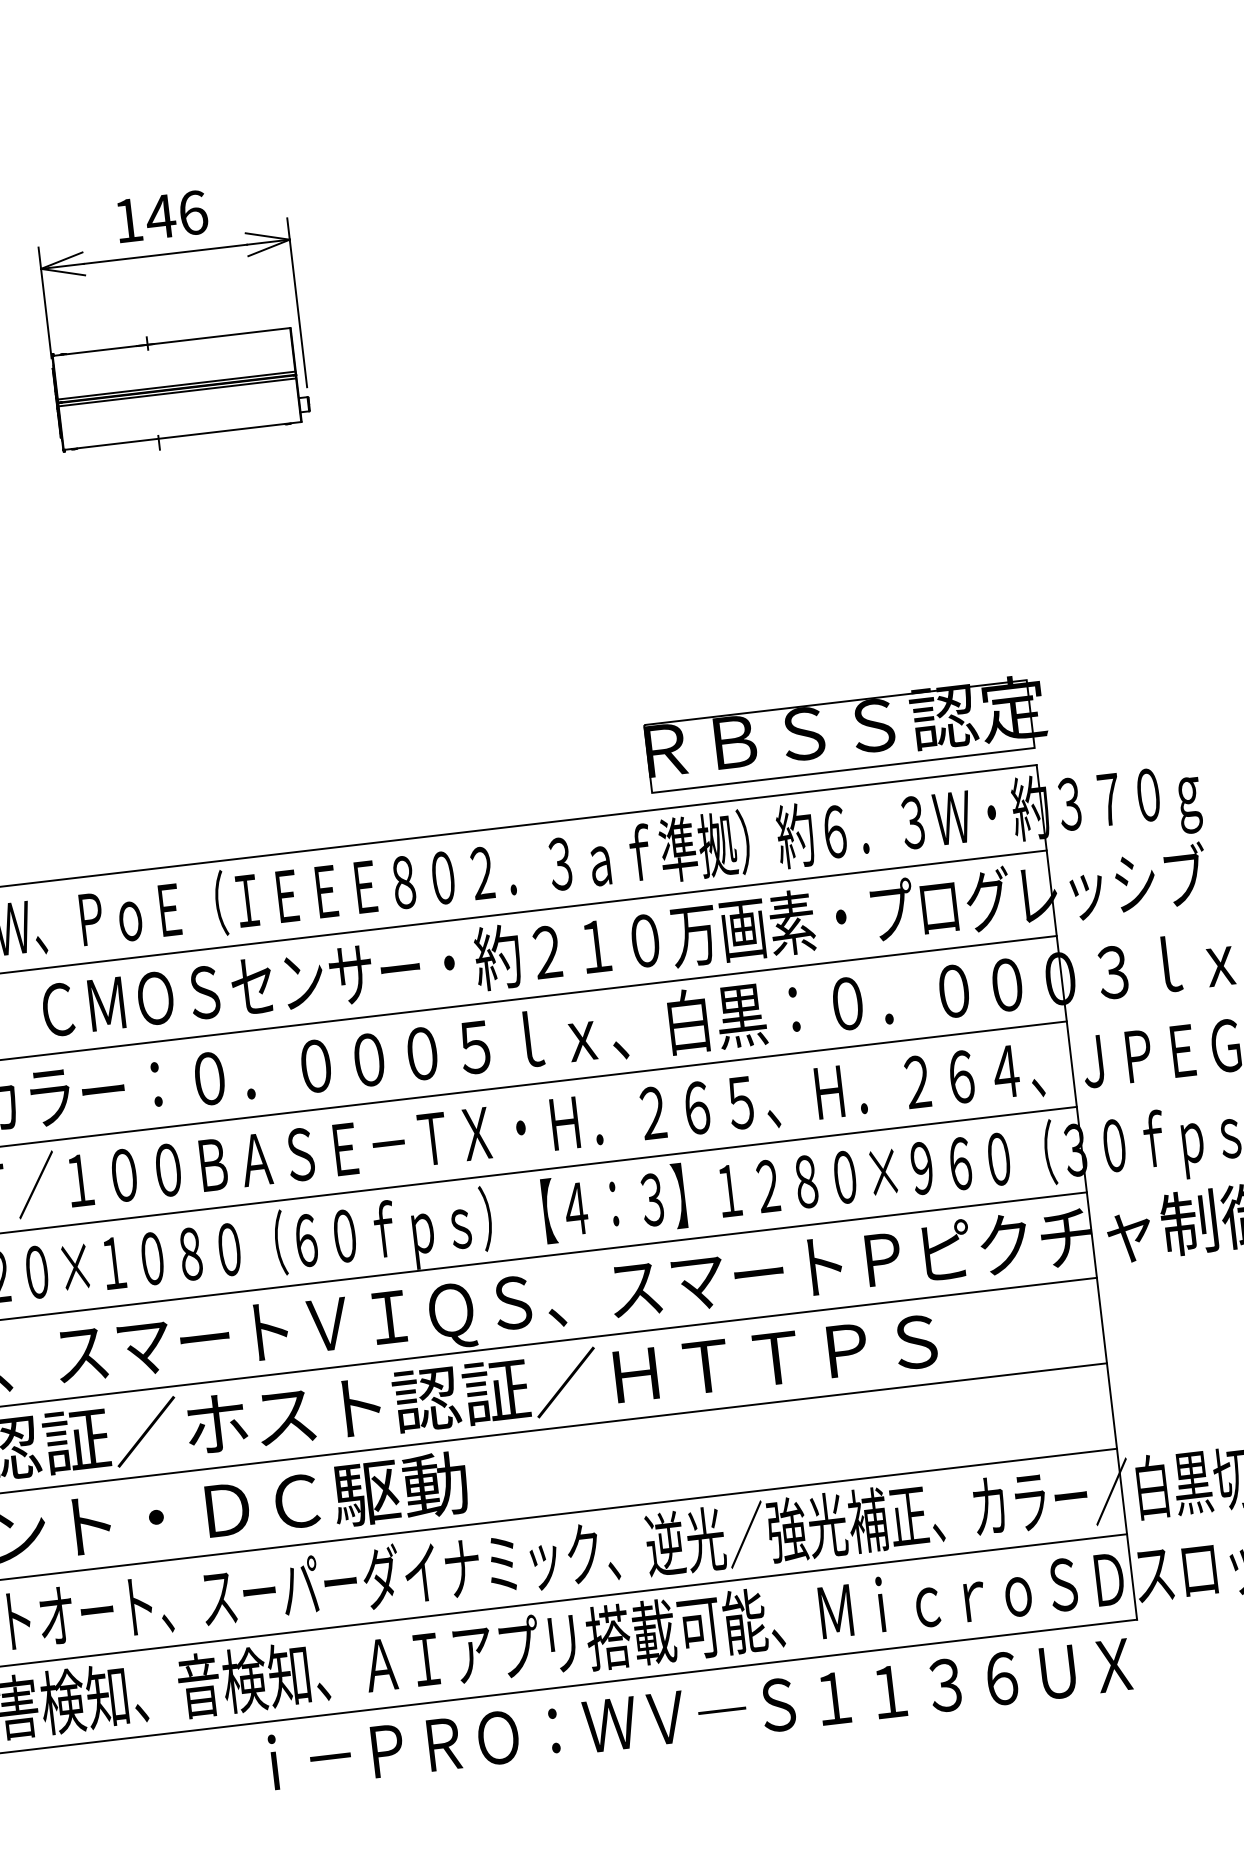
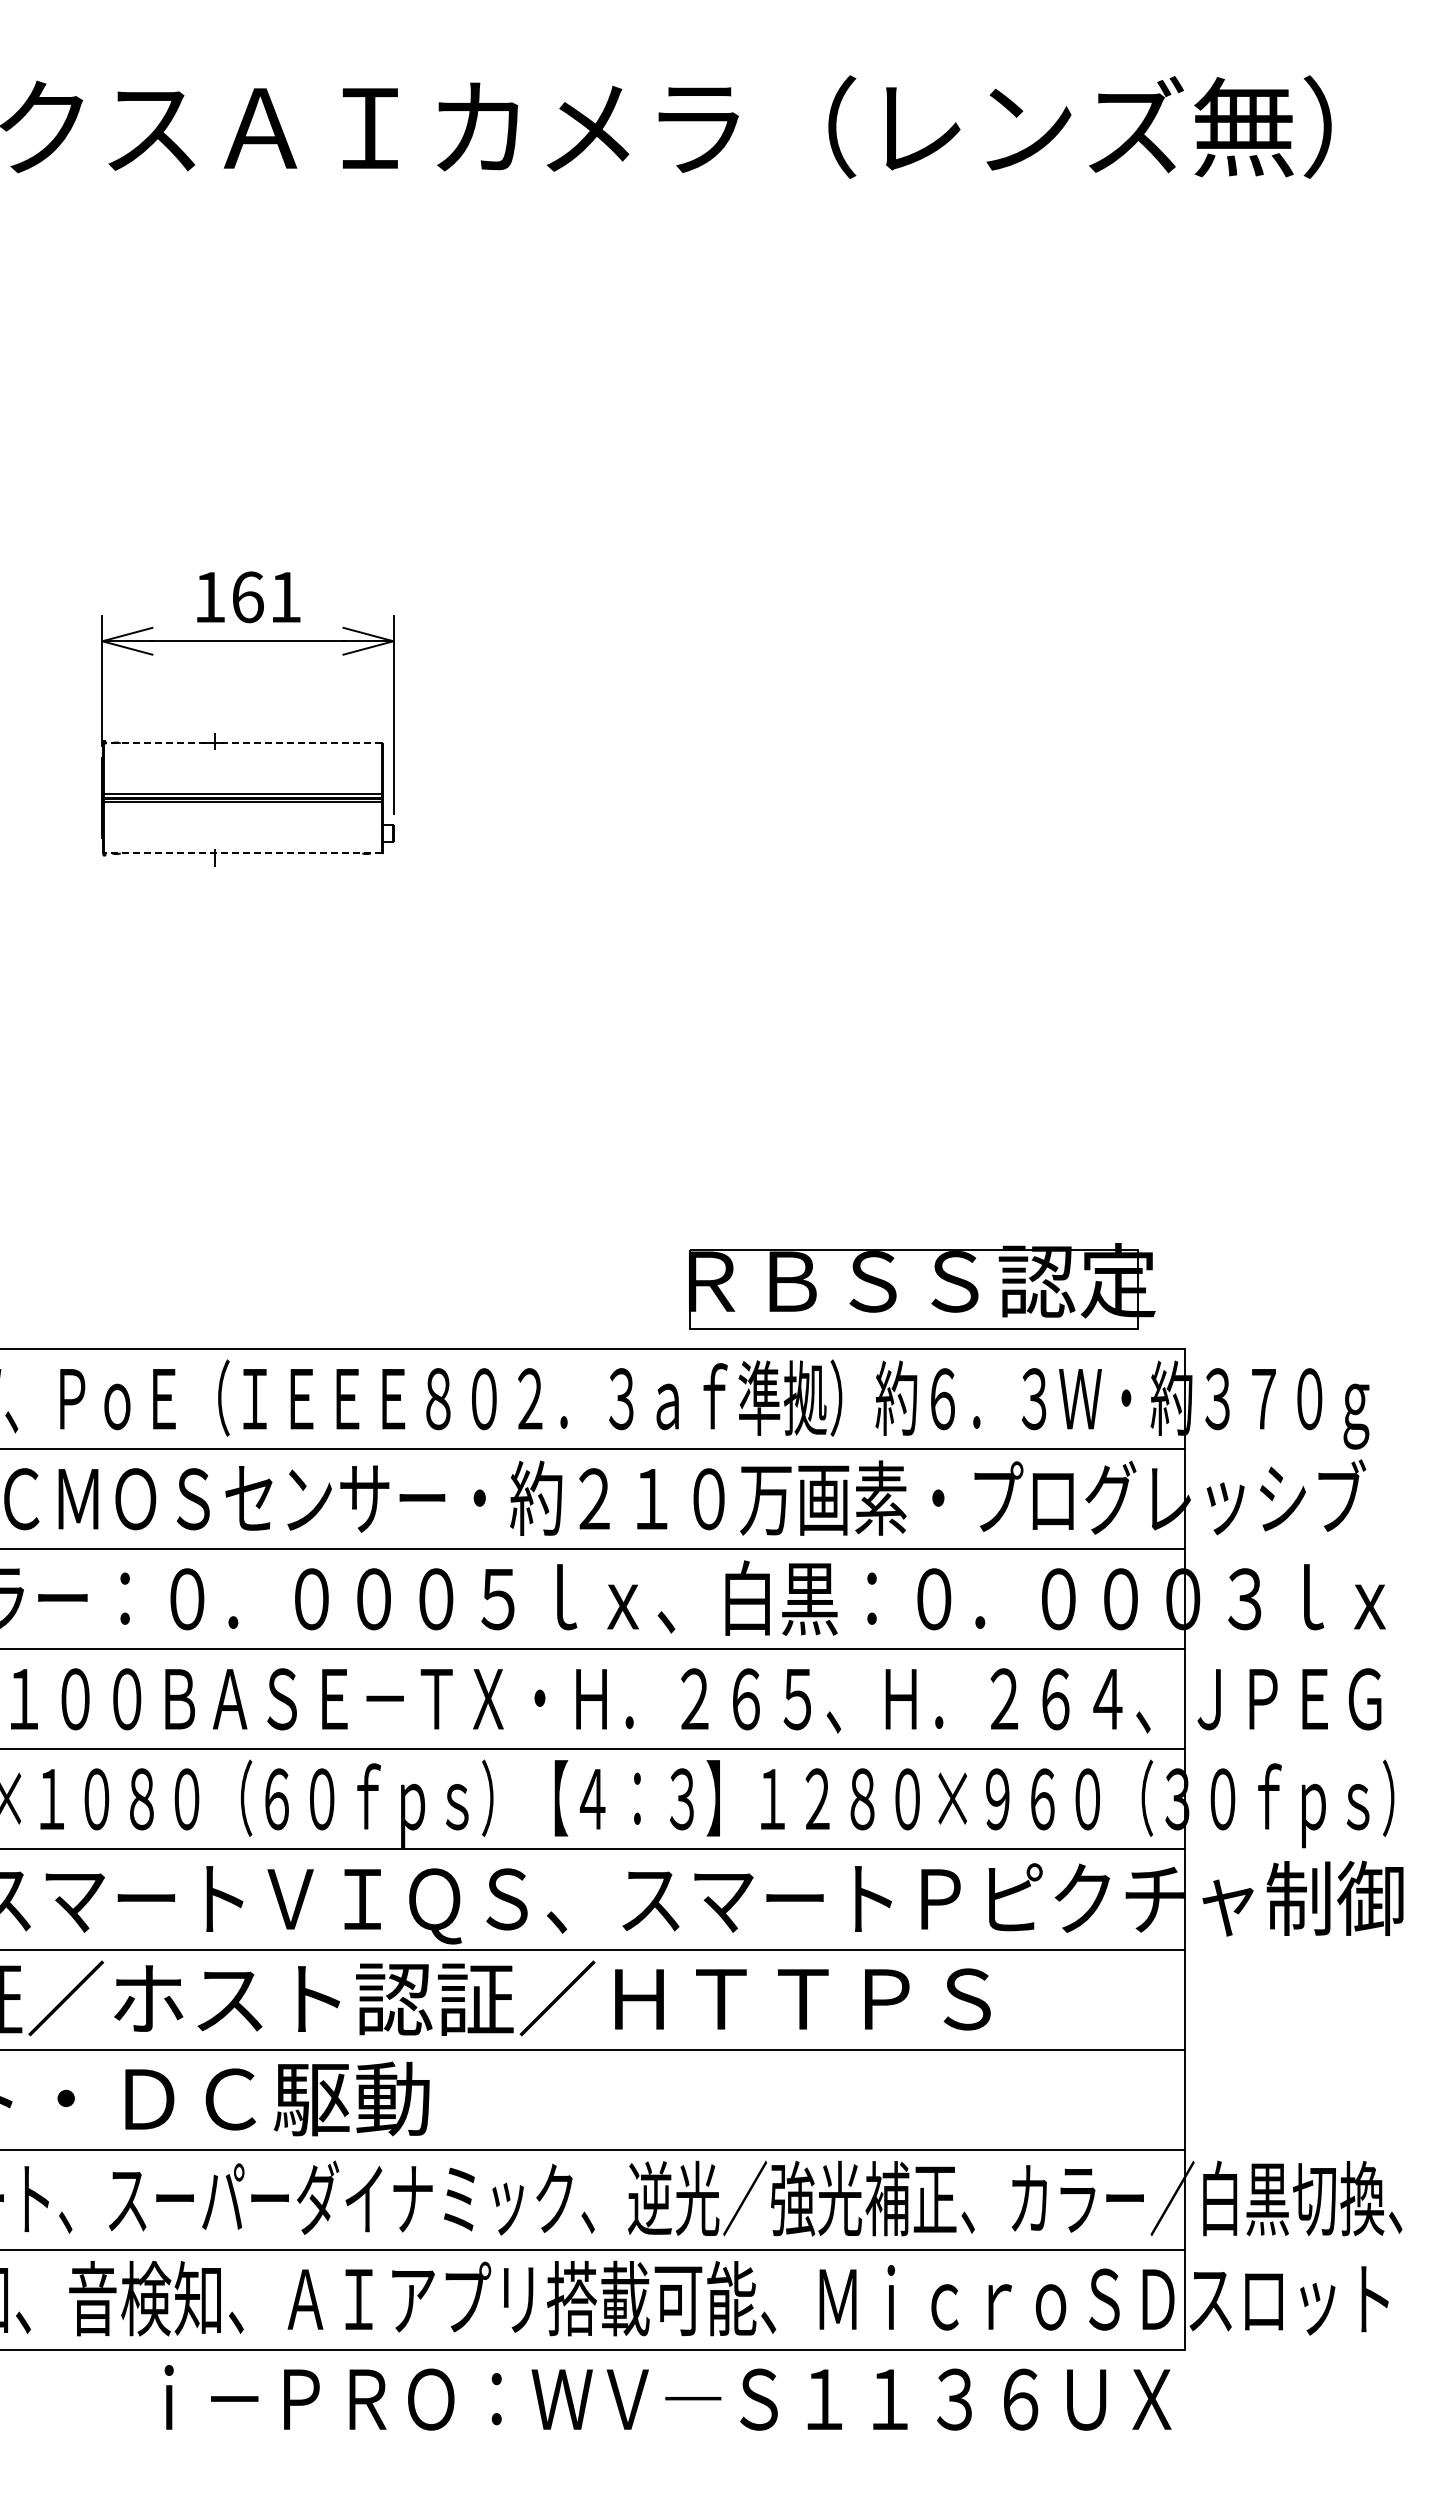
text: (176, 215) -> (265, 597), 146 -> 161
line: (171, 342) -> (243, 743), solid -> dashed
line: (182, 436) -> (243, 853), solid -> dashed
part: (846, 733) -> (922, 1286), moved

